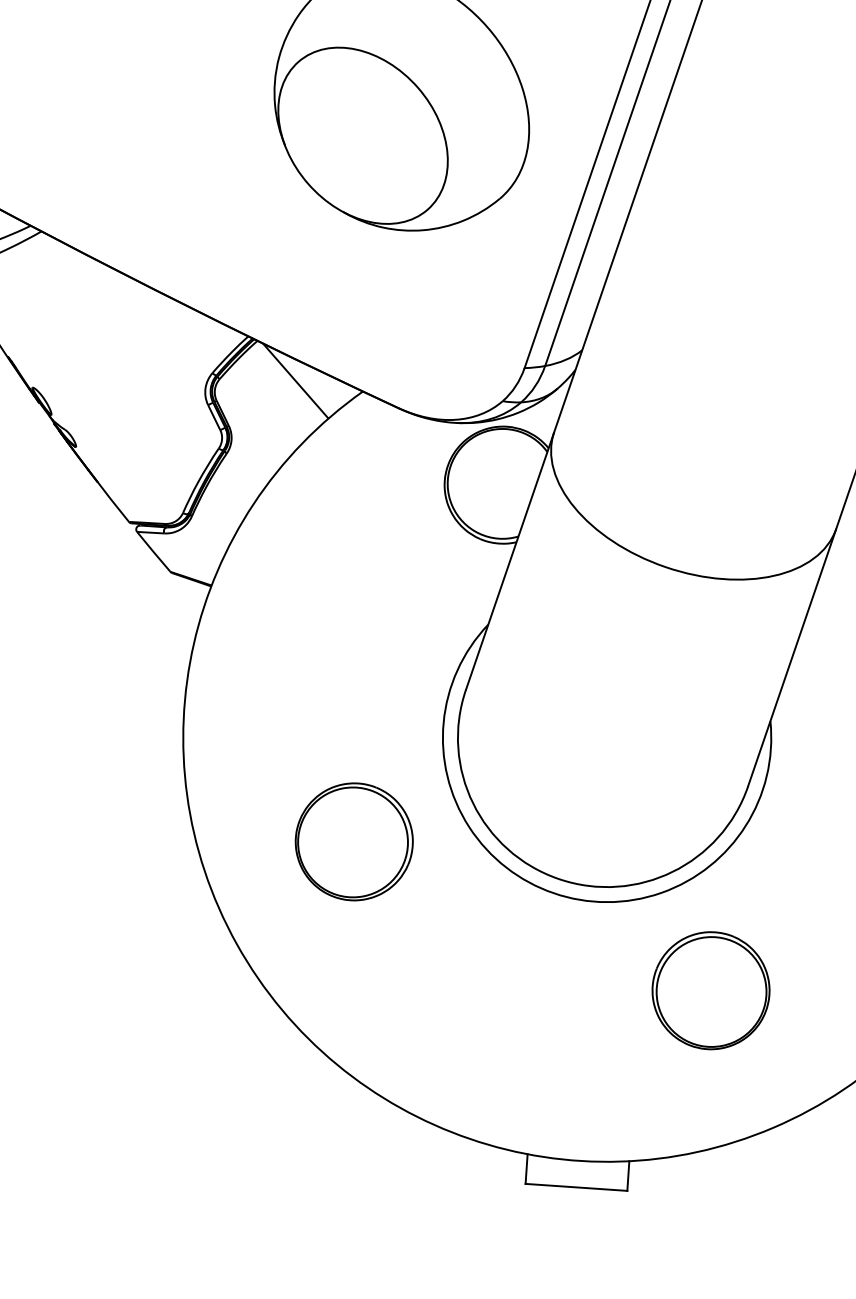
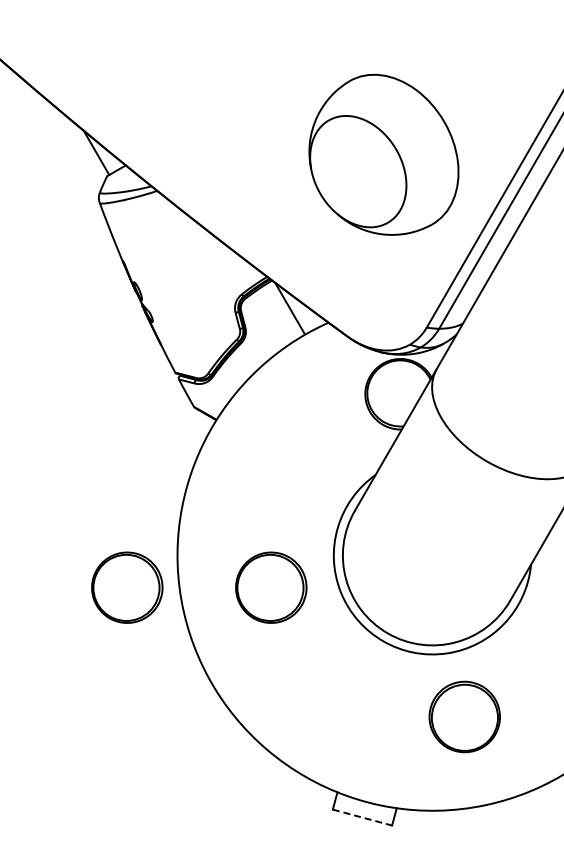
part: (119, 887) -> (127, 587), added
line: (576, 1187) -> (362, 817), solid -> dashed

